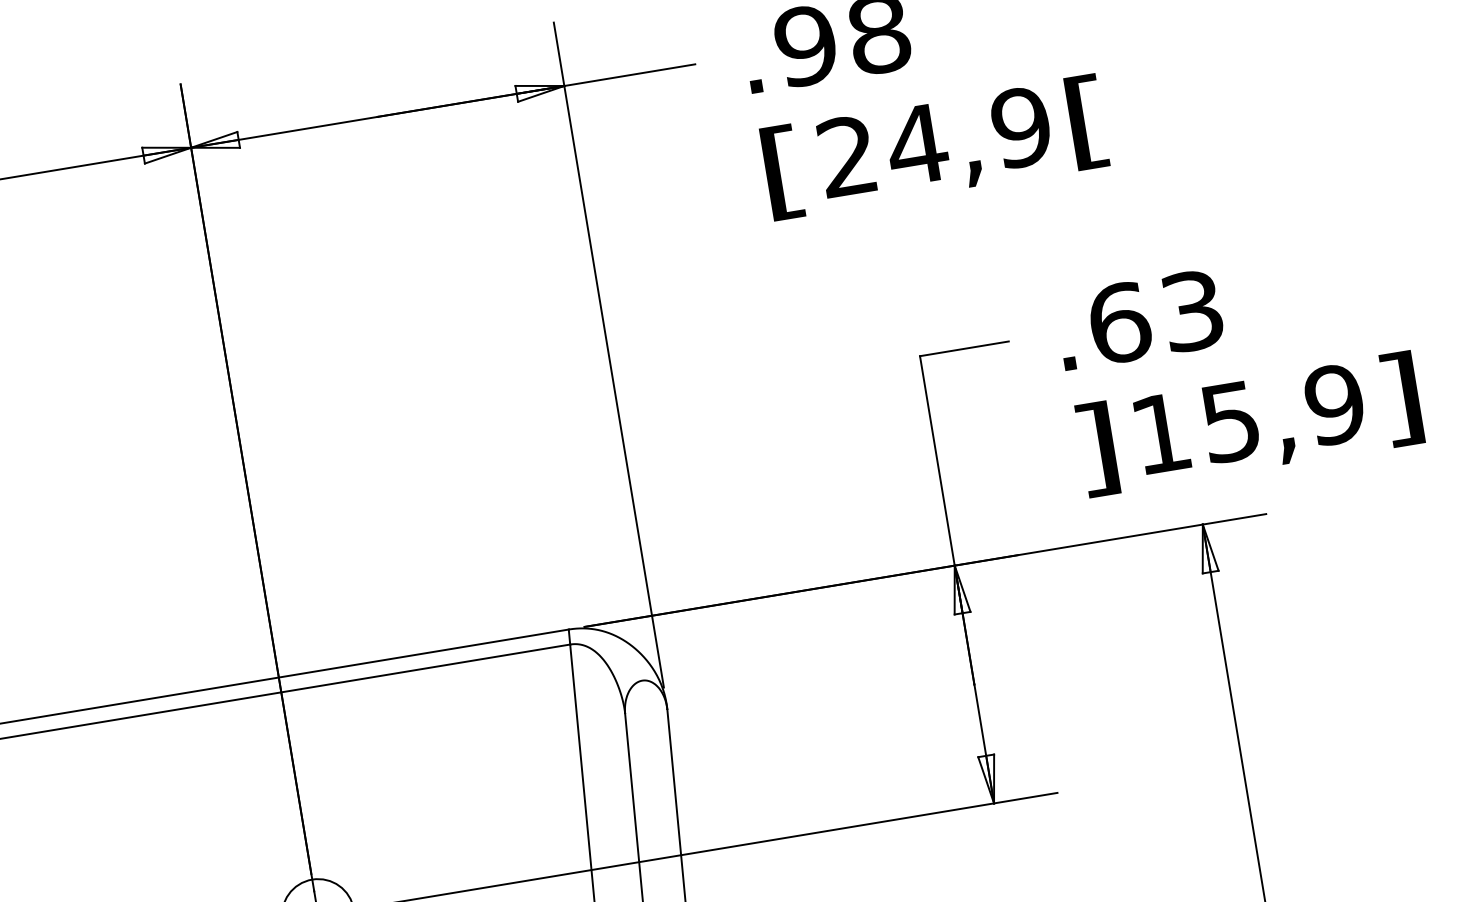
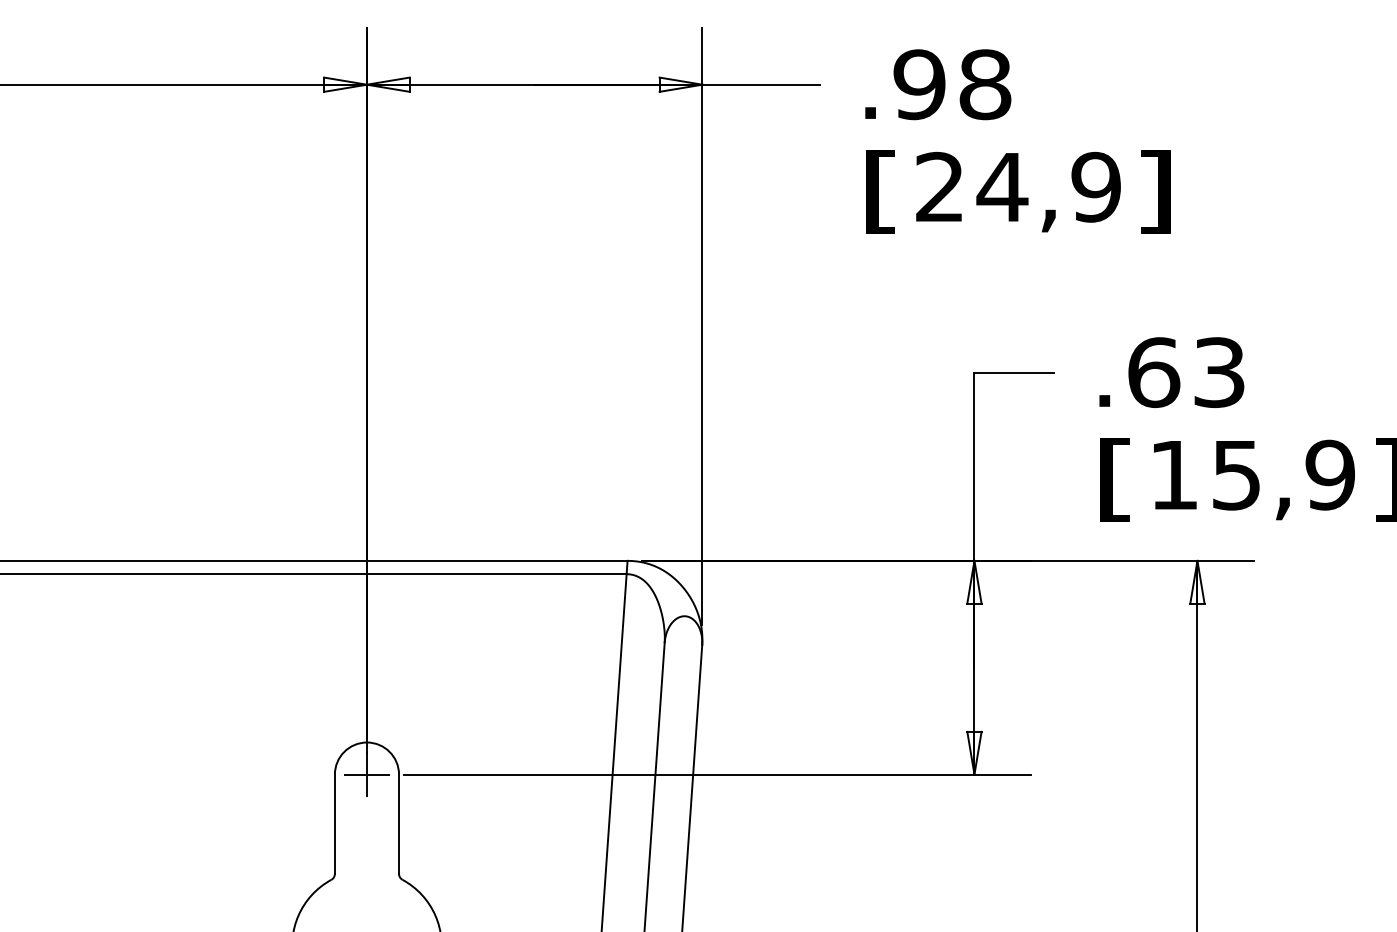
text: (1088, 121) -> (1155, 191), [ -> ]
text: (1096, 449) -> (1115, 479), ] -> [

